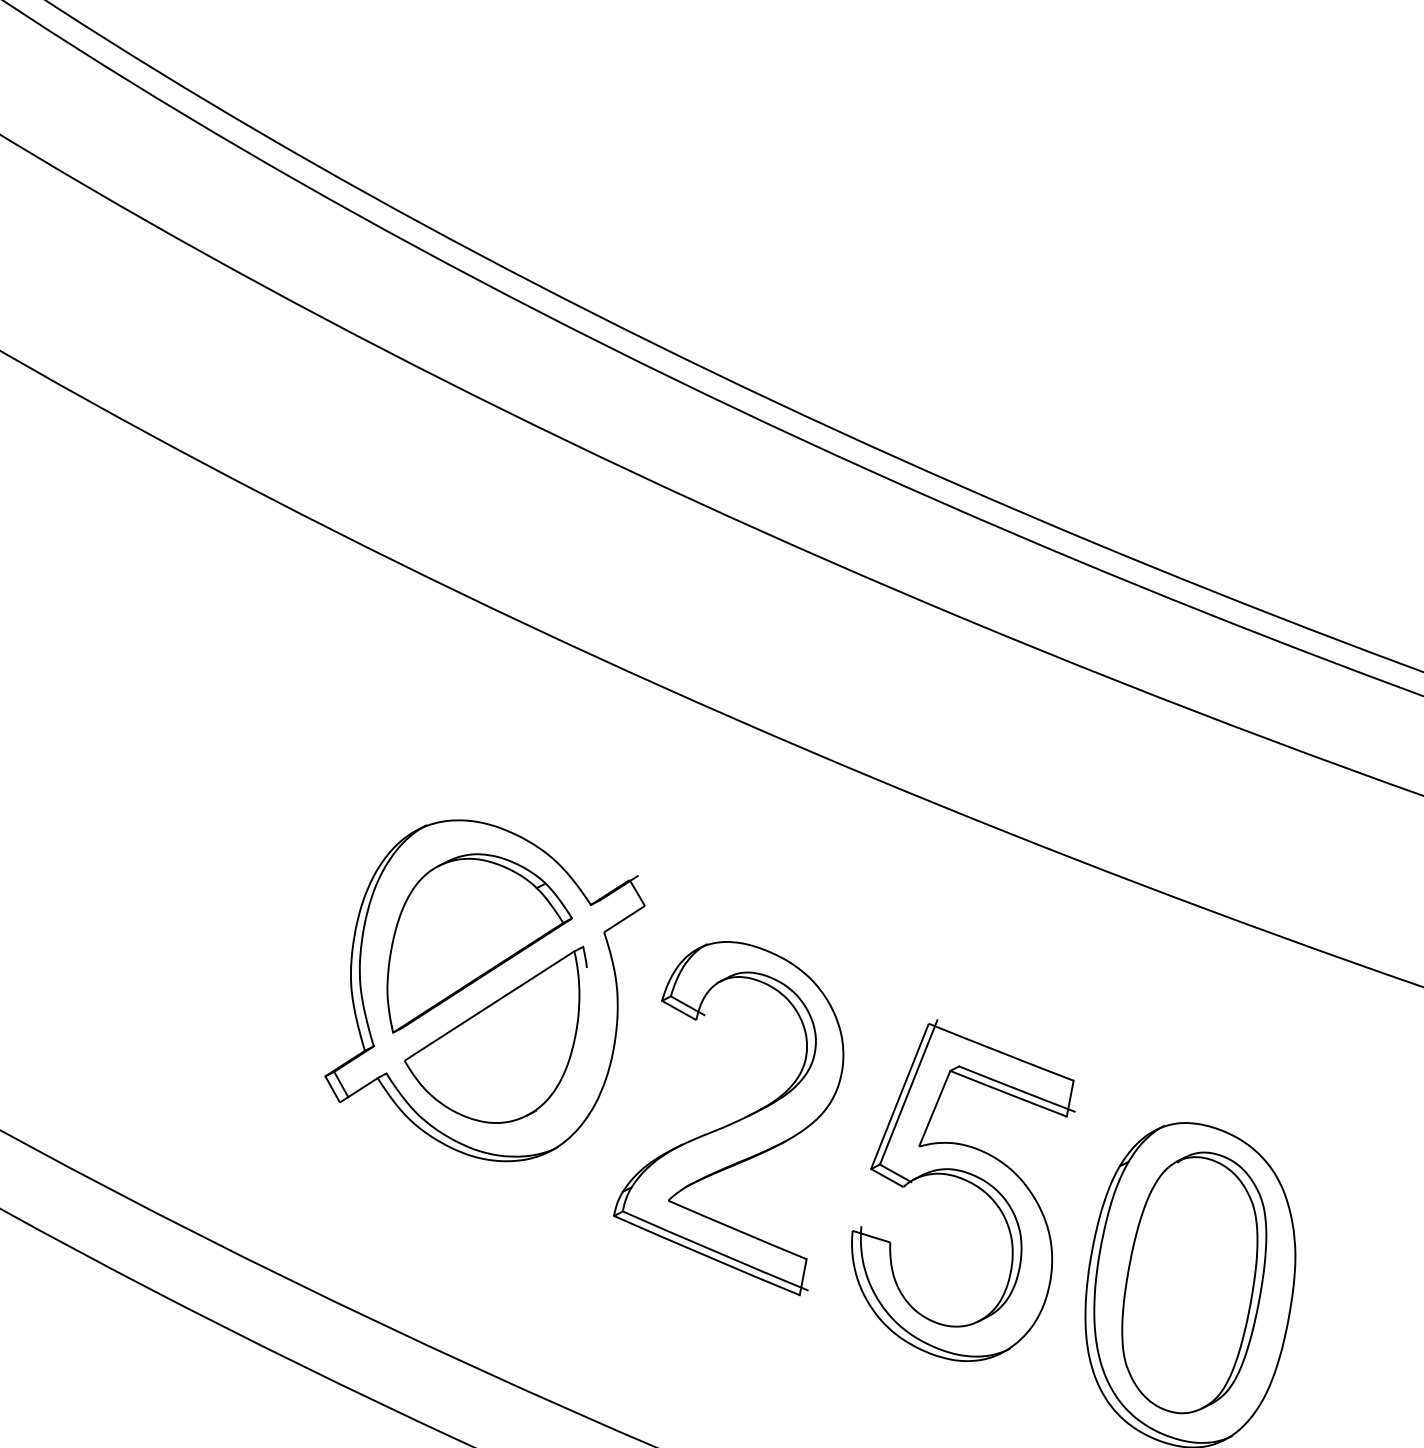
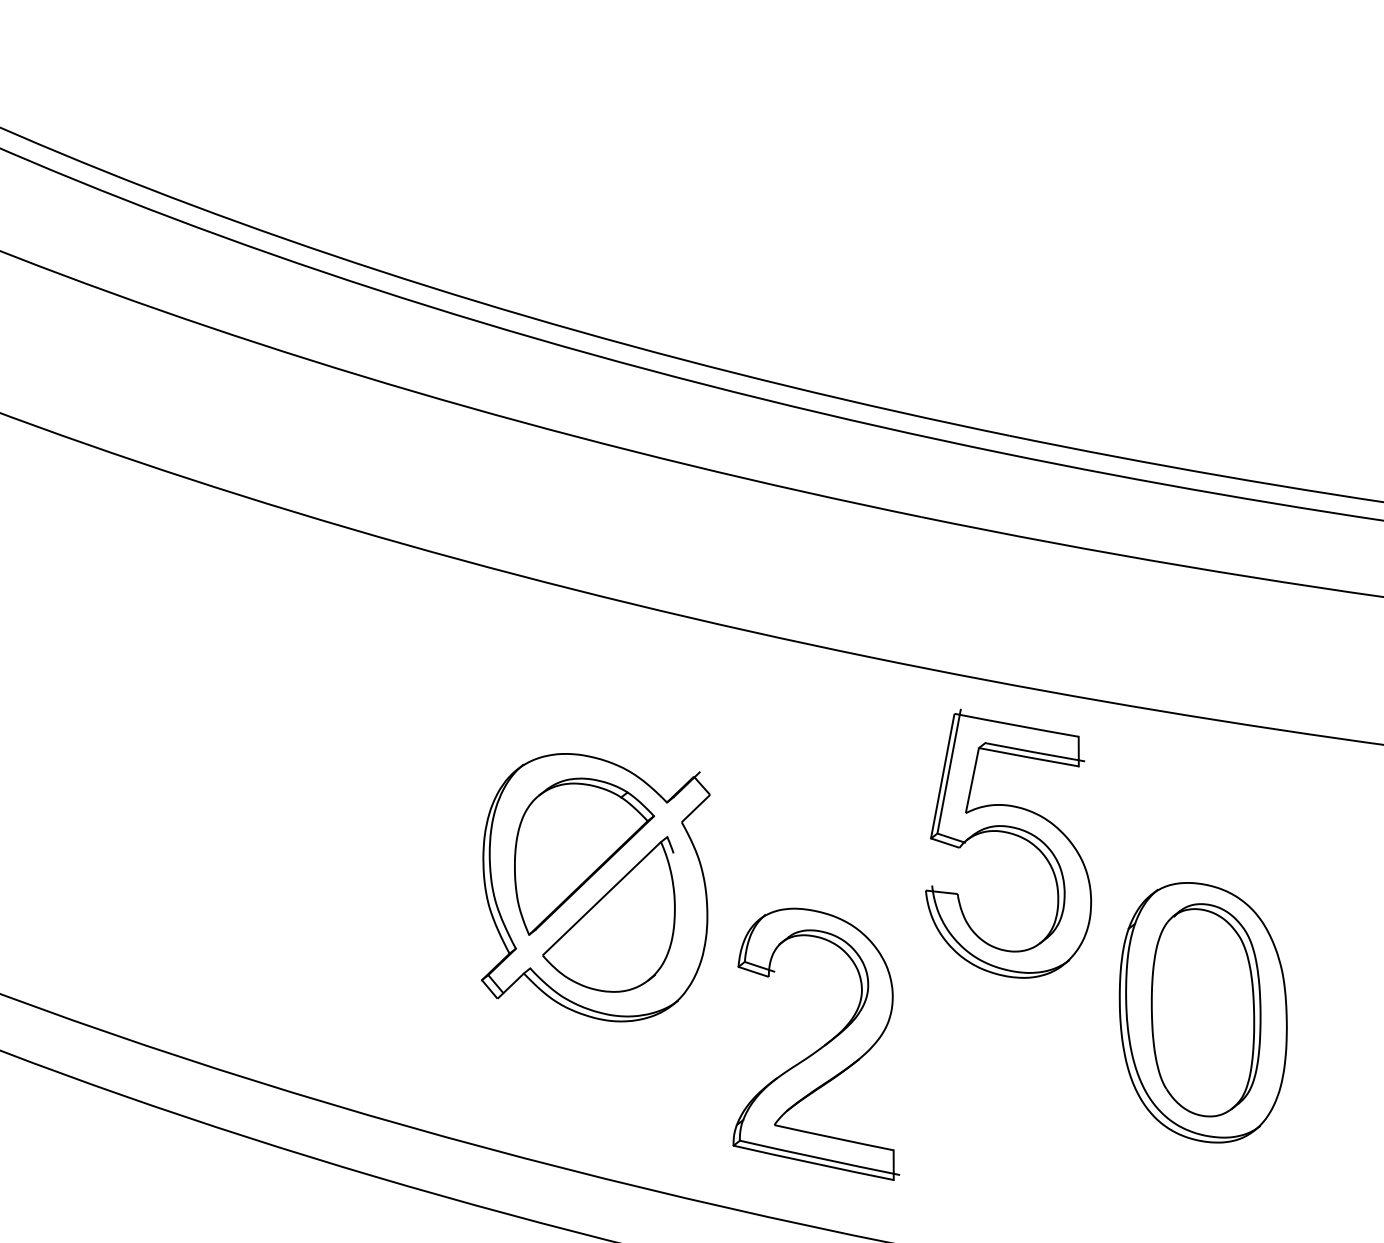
part: (738, 1111) -> (816, 1043), moved
part: (968, 1182) -> (1010, 834), moved

